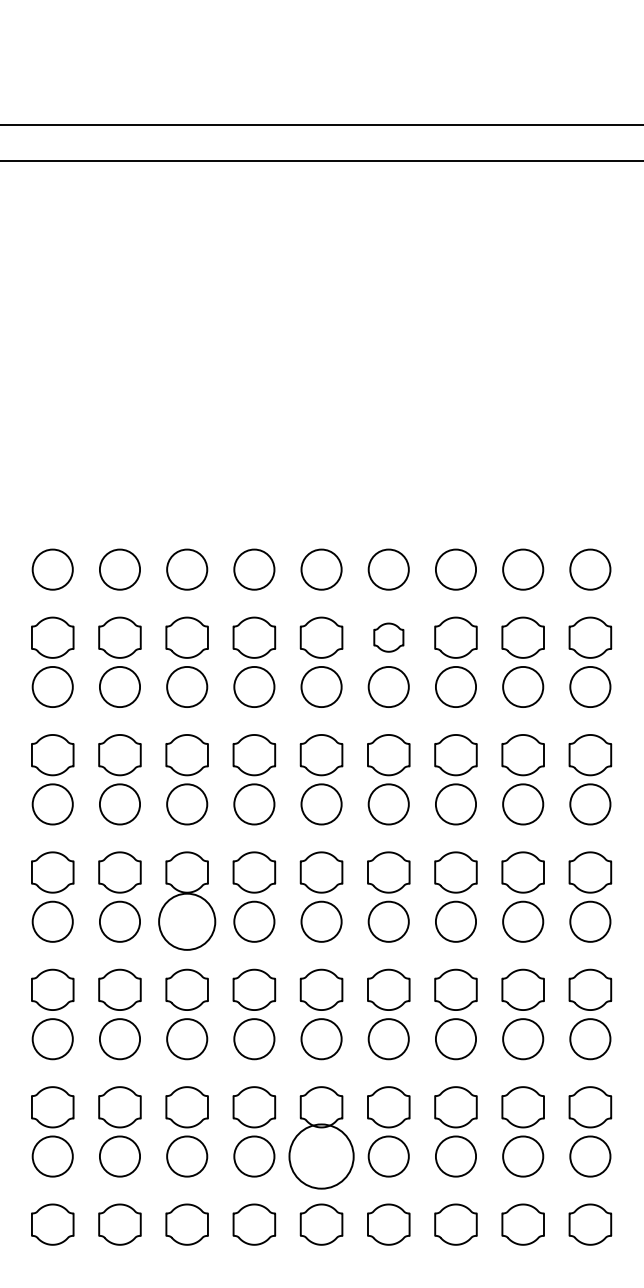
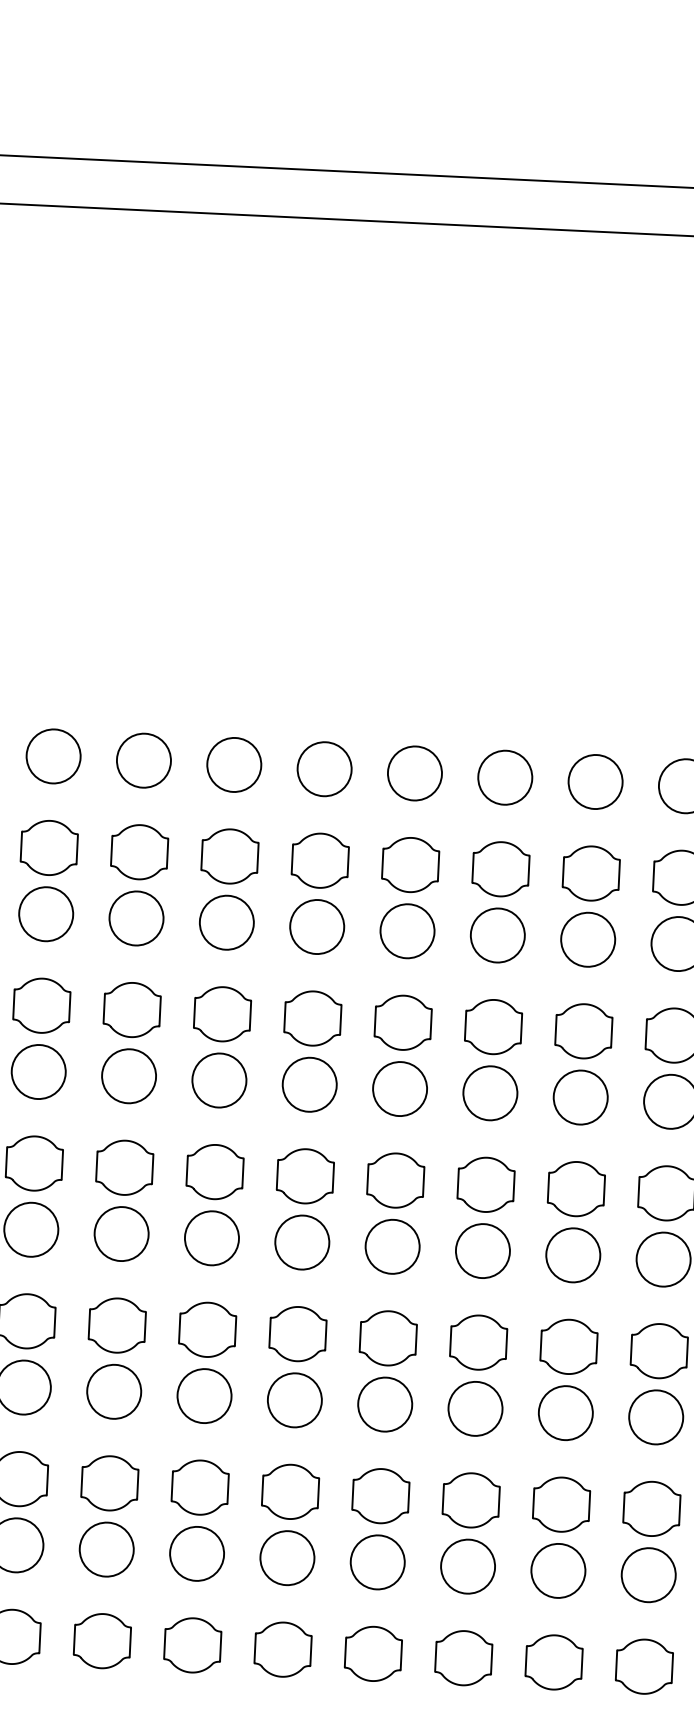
part: (388, 637) -> (410, 864), size x1.43
circle: (187, 921) -> (122, 1233), size x0.71
circle: (321, 1156) -> (287, 1558), size x0.62

